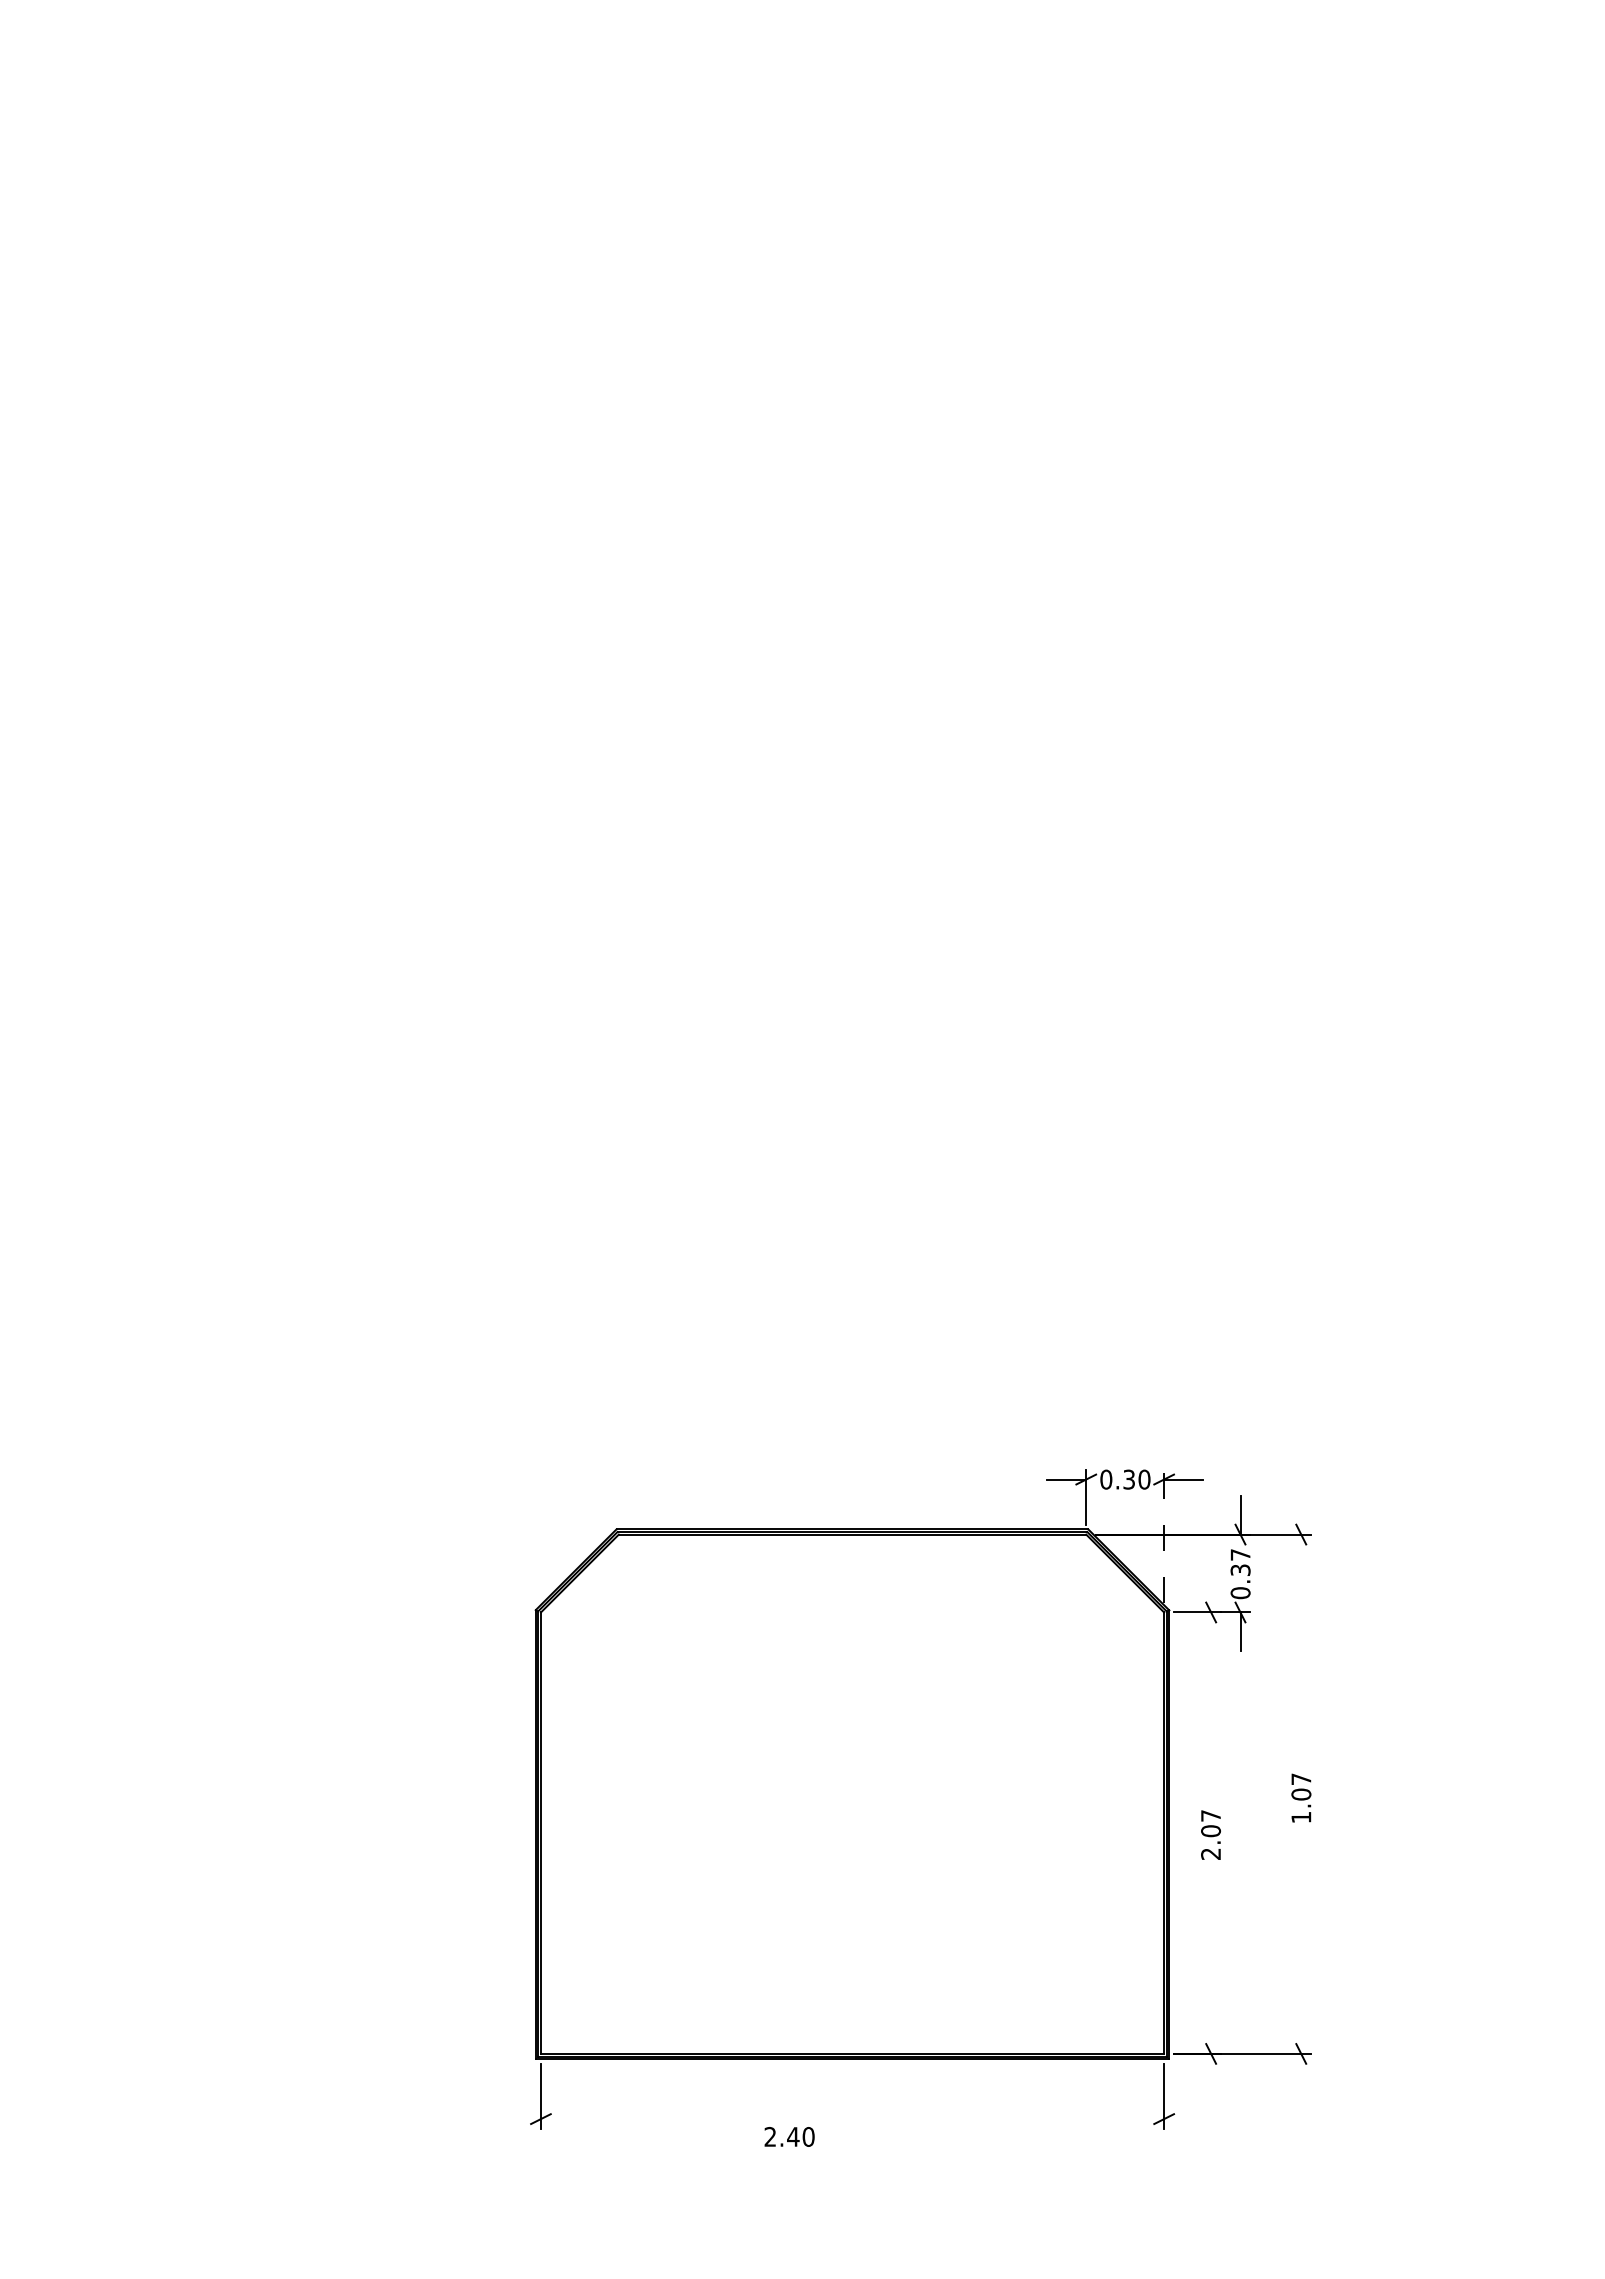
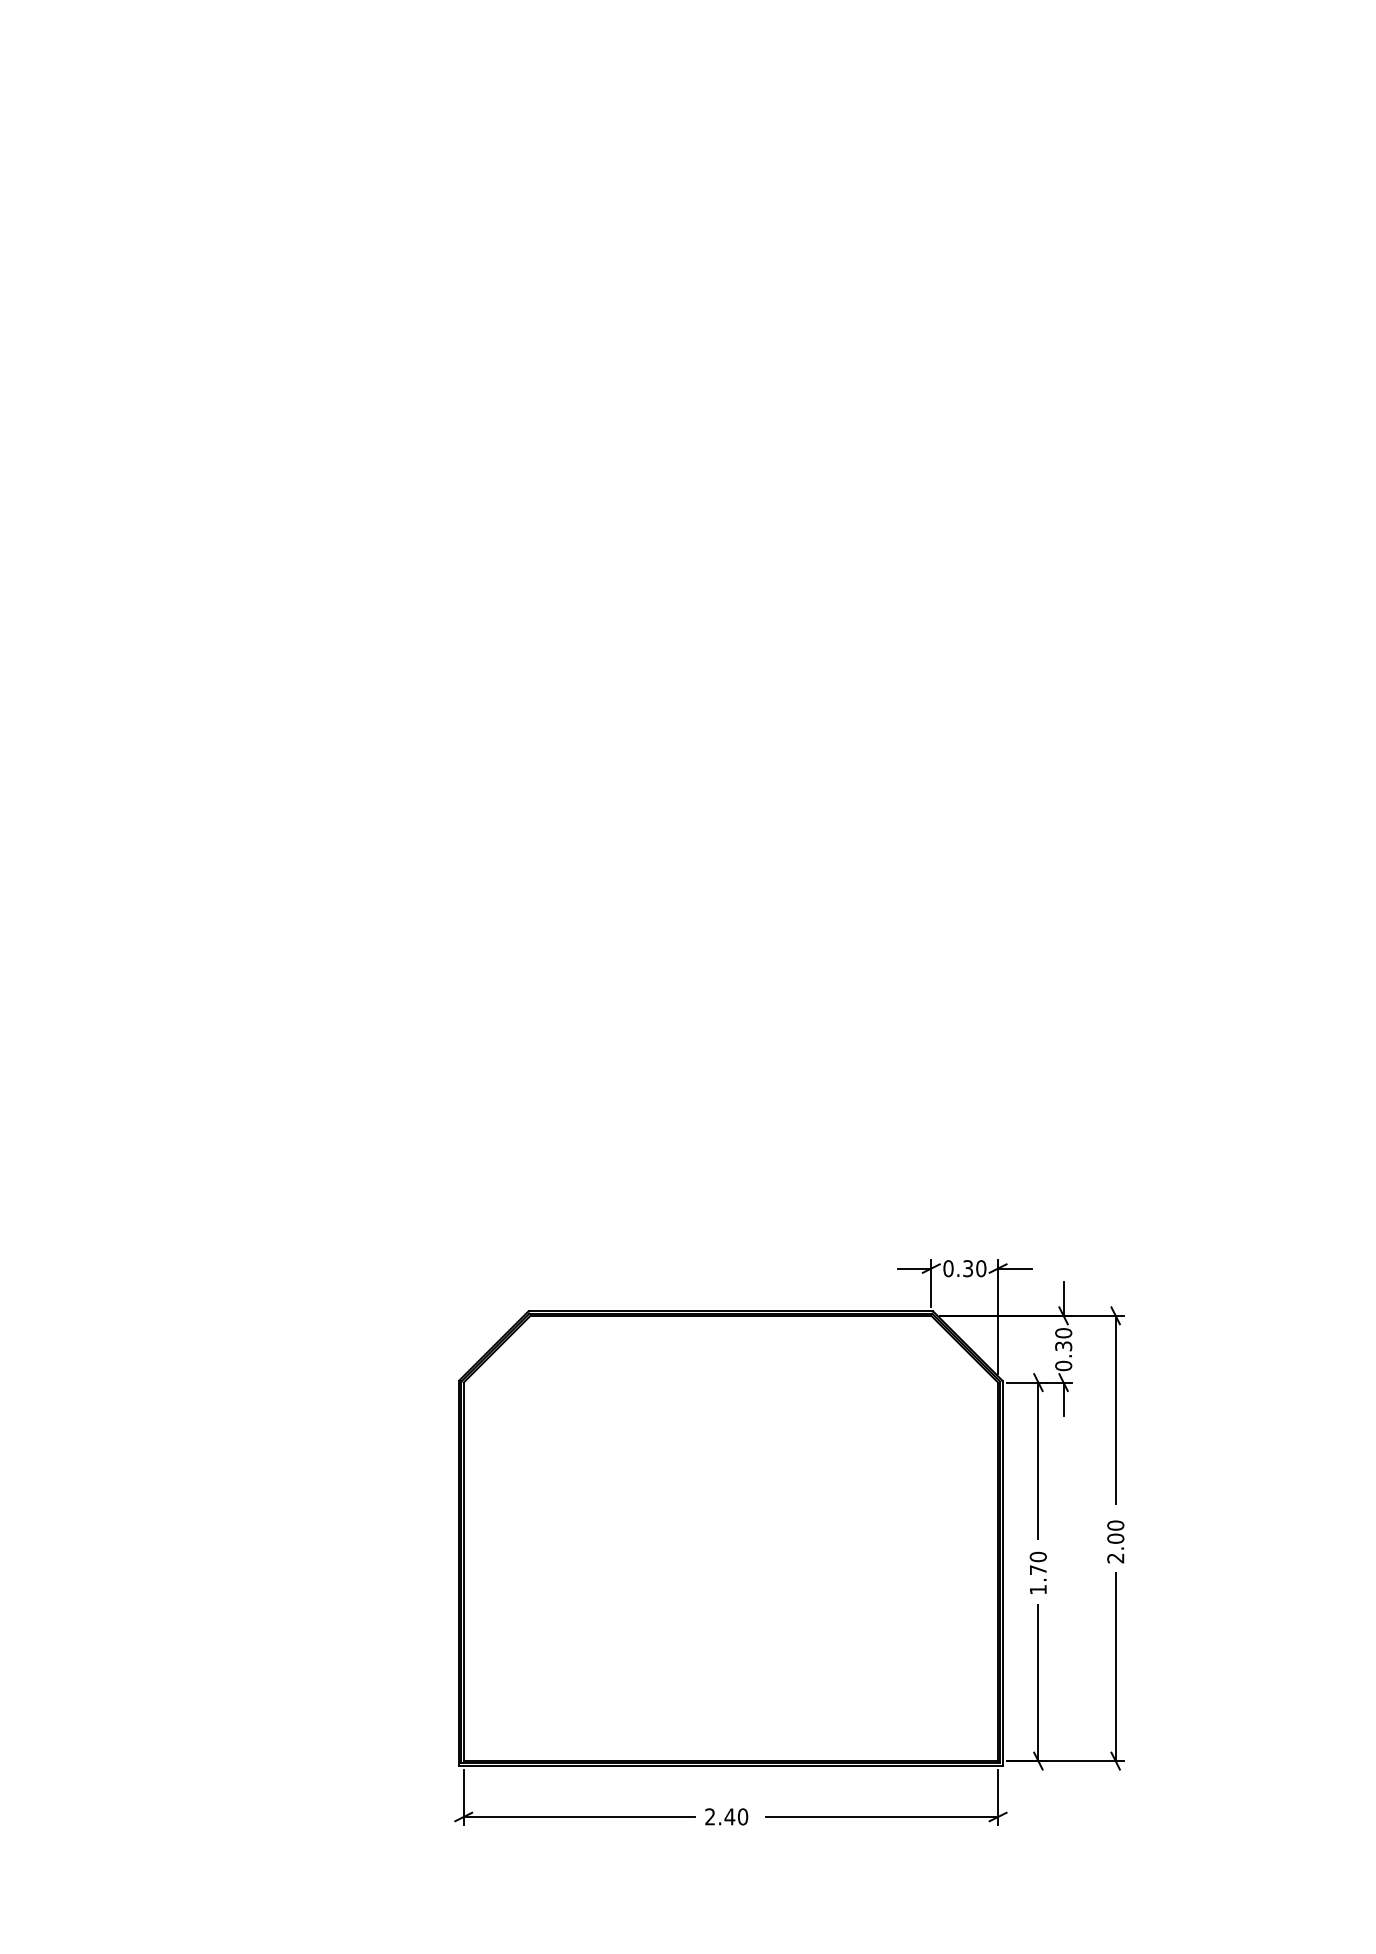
line: (1164, 1535) -> (998, 1316), dashed -> solid
text: (1240, 1554) -> (1063, 1332), 0.37 -> 0.30
line: (1301, 1644) -> (1115, 1410), added
line: (1211, 1703) -> (1038, 1460), added
text: (1301, 1798) -> (1115, 1542), 1.07 -> 2.00
text: (1211, 1834) -> (1038, 1572), 2.07 -> 1.70
line: (1301, 1944) -> (1115, 1667), added
line: (1211, 1962) -> (1038, 1682), added
line: (675, 2119) -> (579, 1817), added
line: (1028, 2119) -> (881, 1817), added
text: (789, 2136) -> (726, 1816), moved

